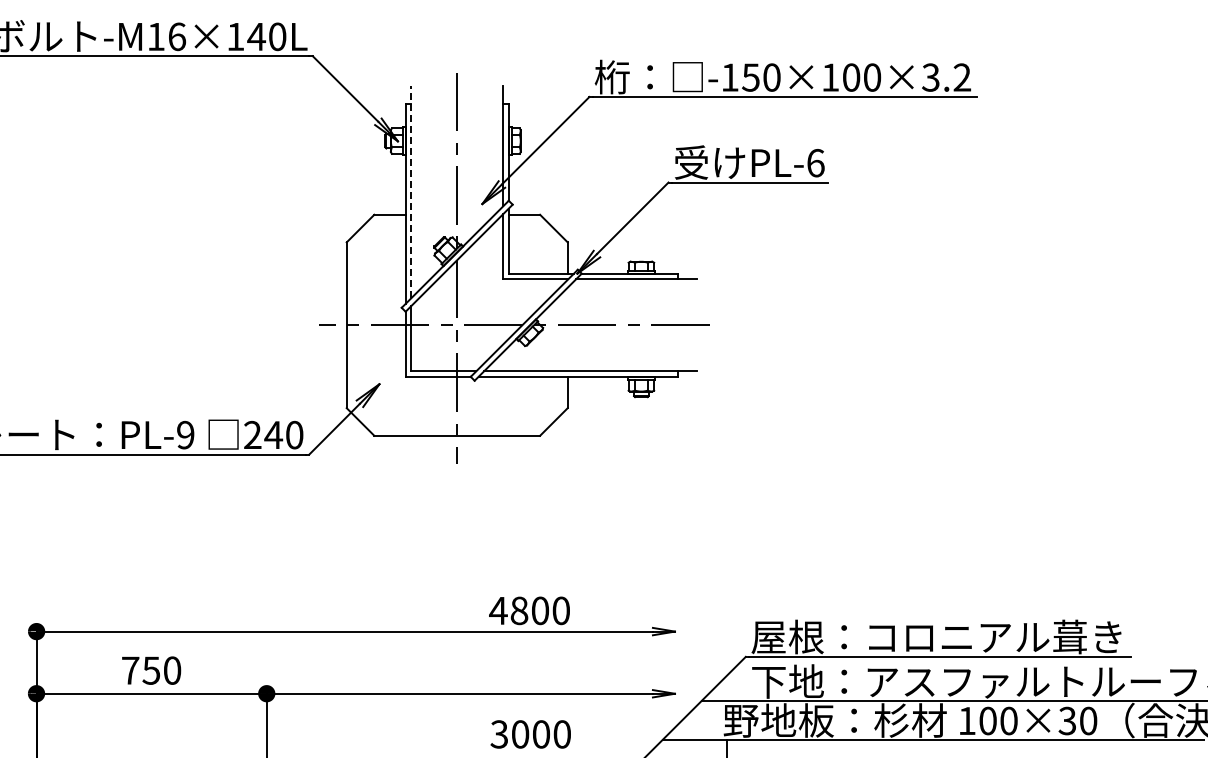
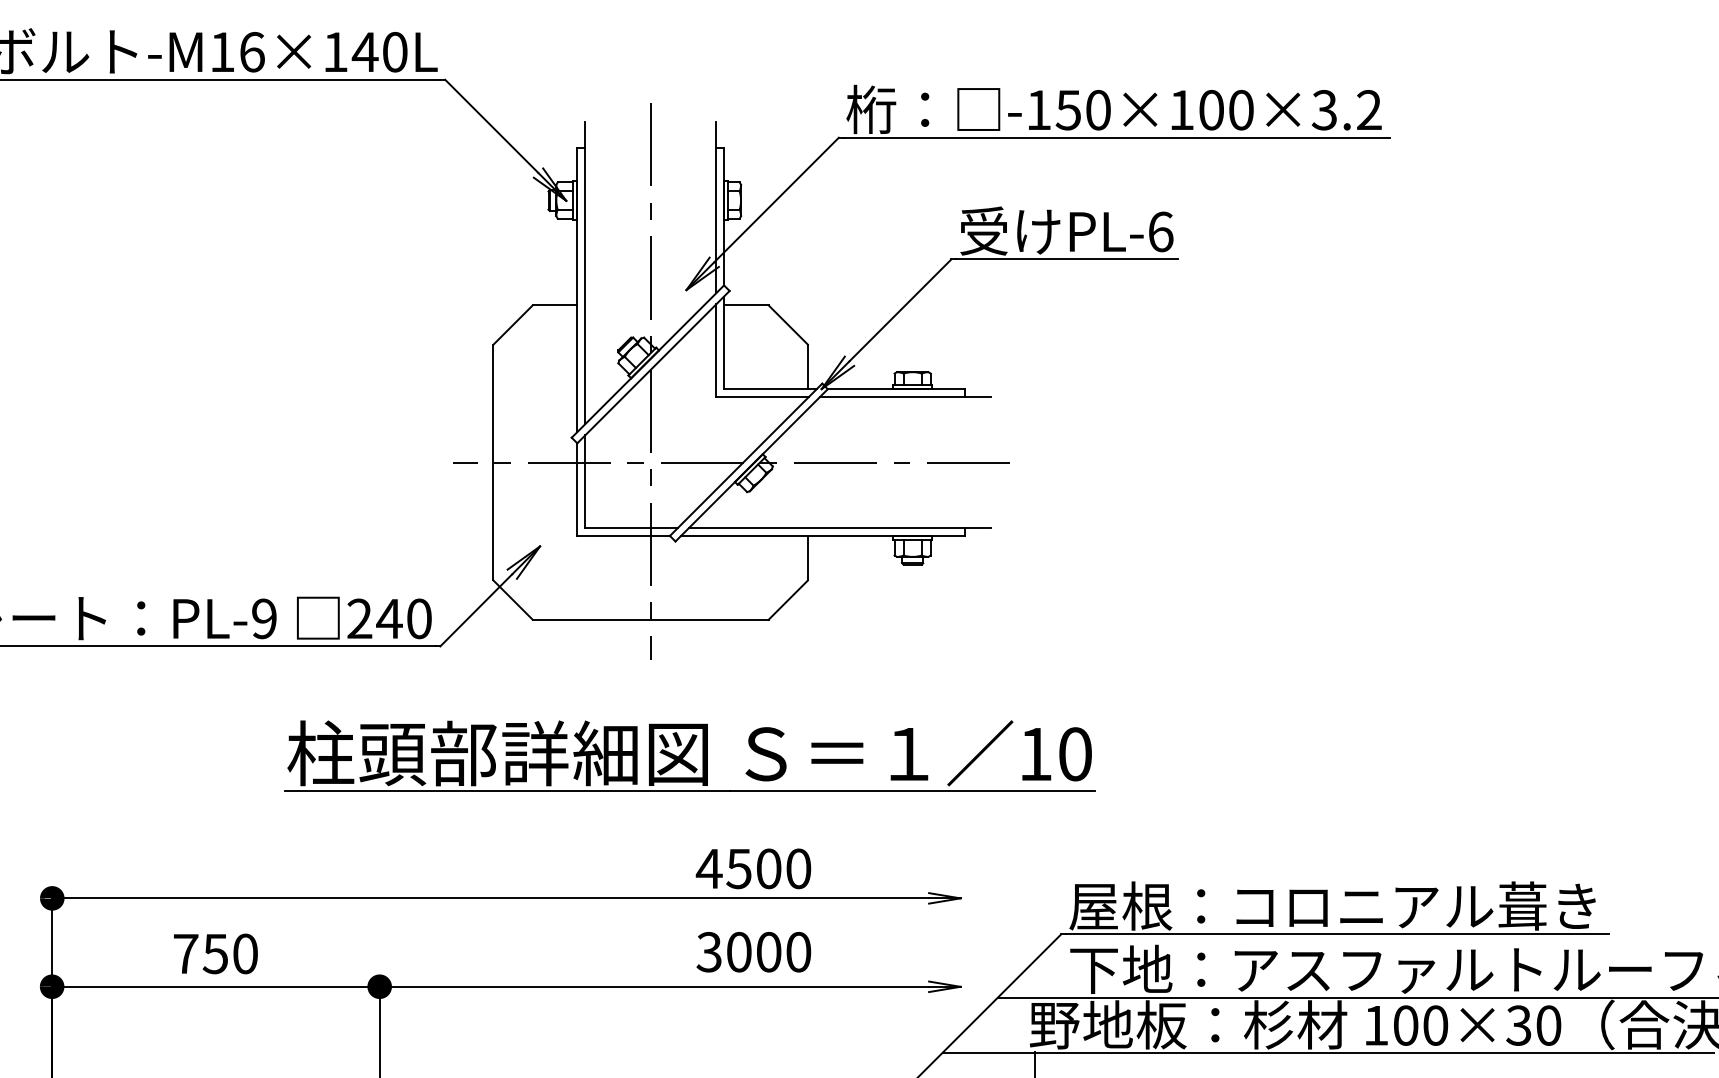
line: (411, 191) -> (585, 272), dashed -> solid
part: (484, 531) -> (689, 755), added
text: (519, 610) -> (739, 868), 4800 -> 4500
text: (530, 734) -> (753, 952), moved

